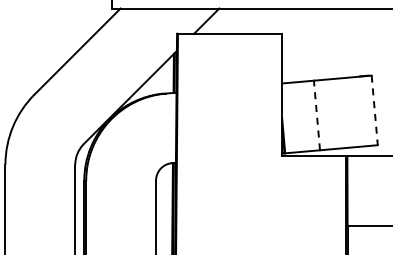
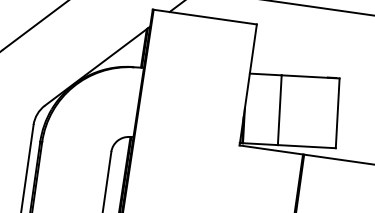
line: (374, 110) -> (337, 113), dashed -> solid
line: (316, 115) -> (279, 110), dashed -> solid

